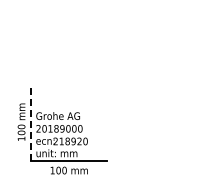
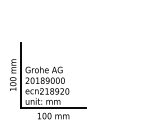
line: (31, 122) -> (21, 75), dashed -> solid

